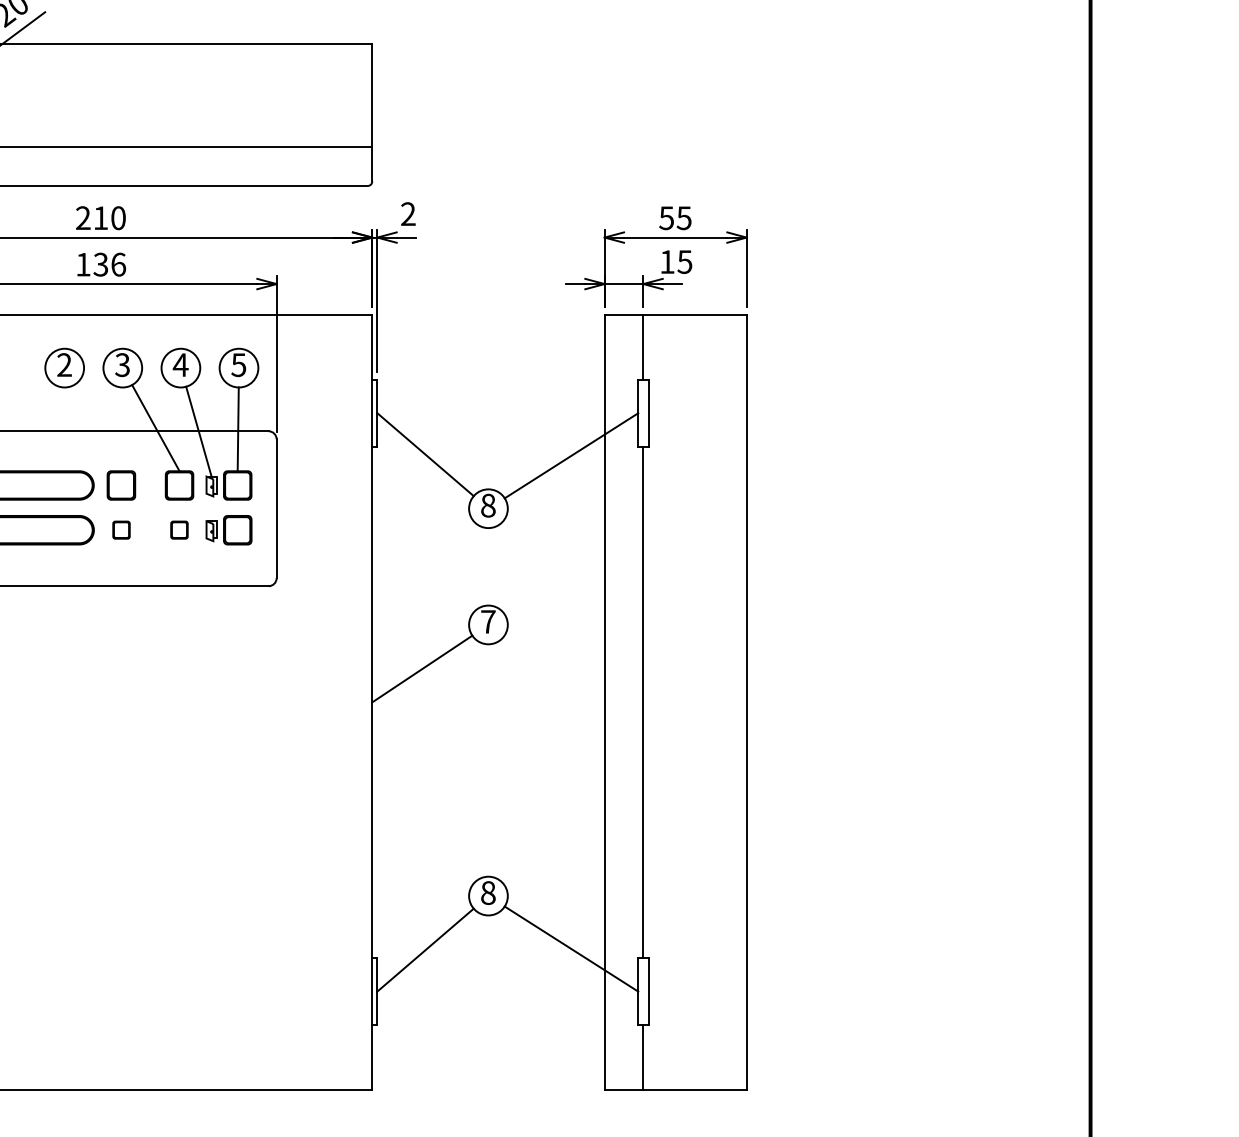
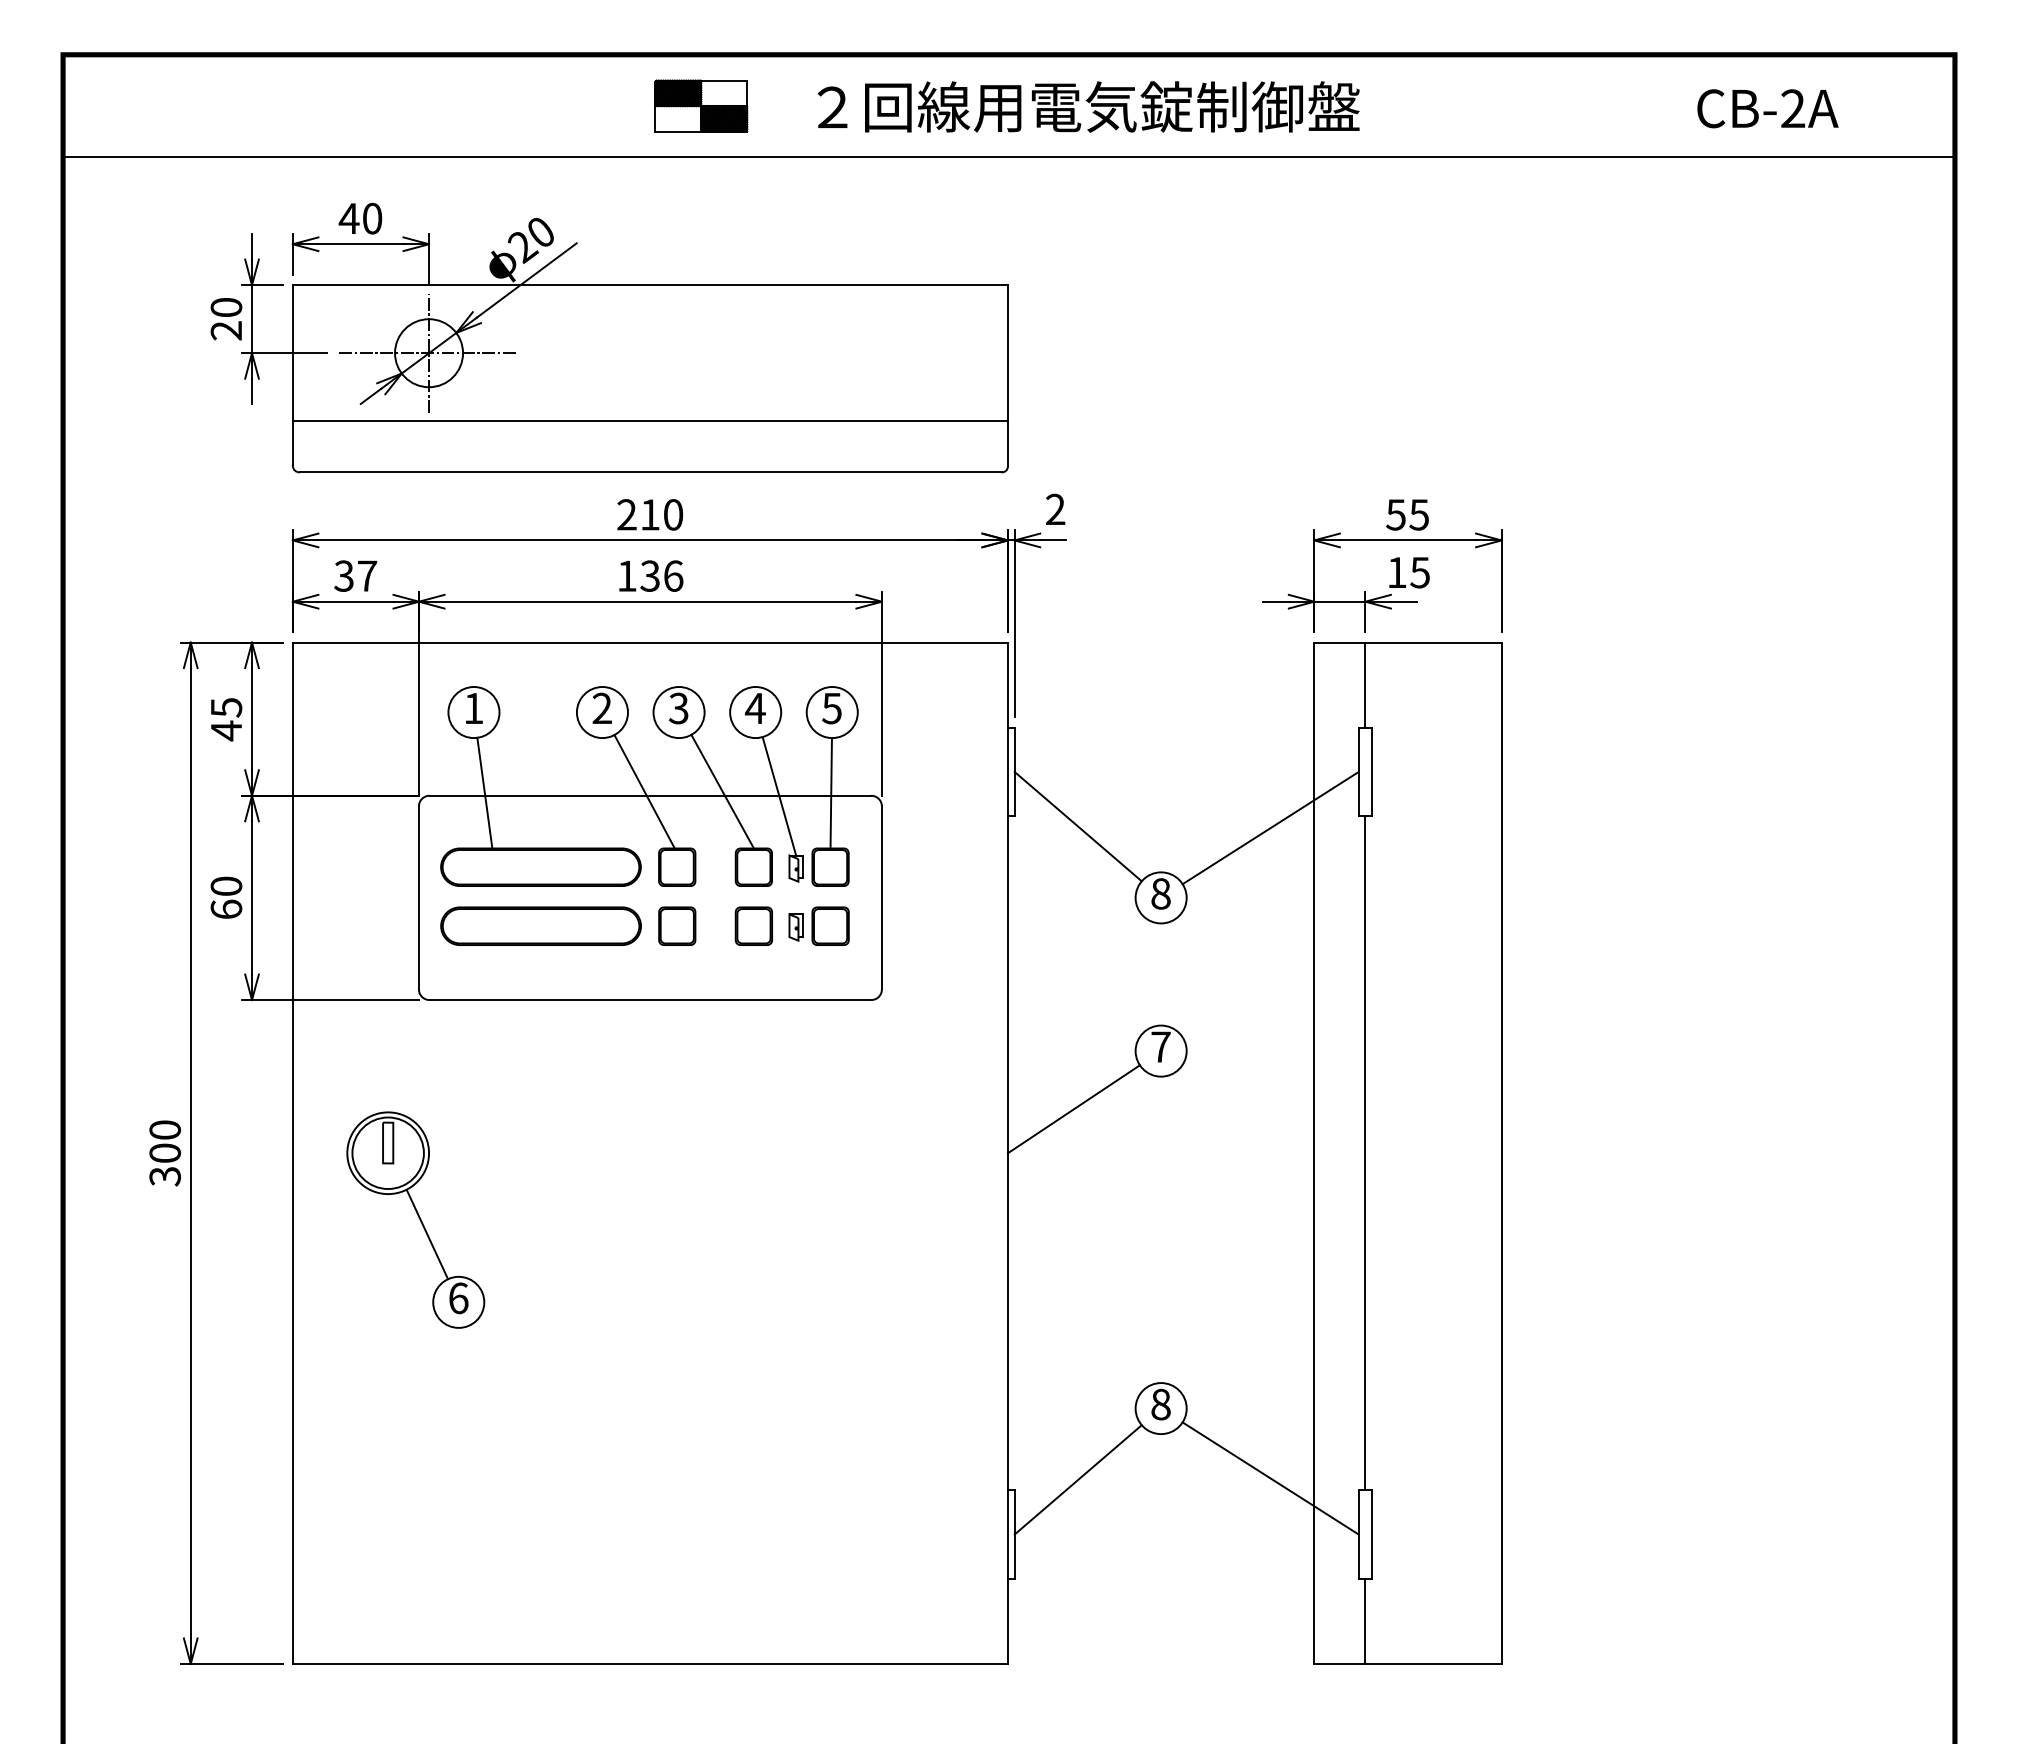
line: (96, 428) -> (644, 791), added
part: (121, 529) -> (677, 925), size x1.67
part: (179, 529) -> (753, 925), size x1.67

